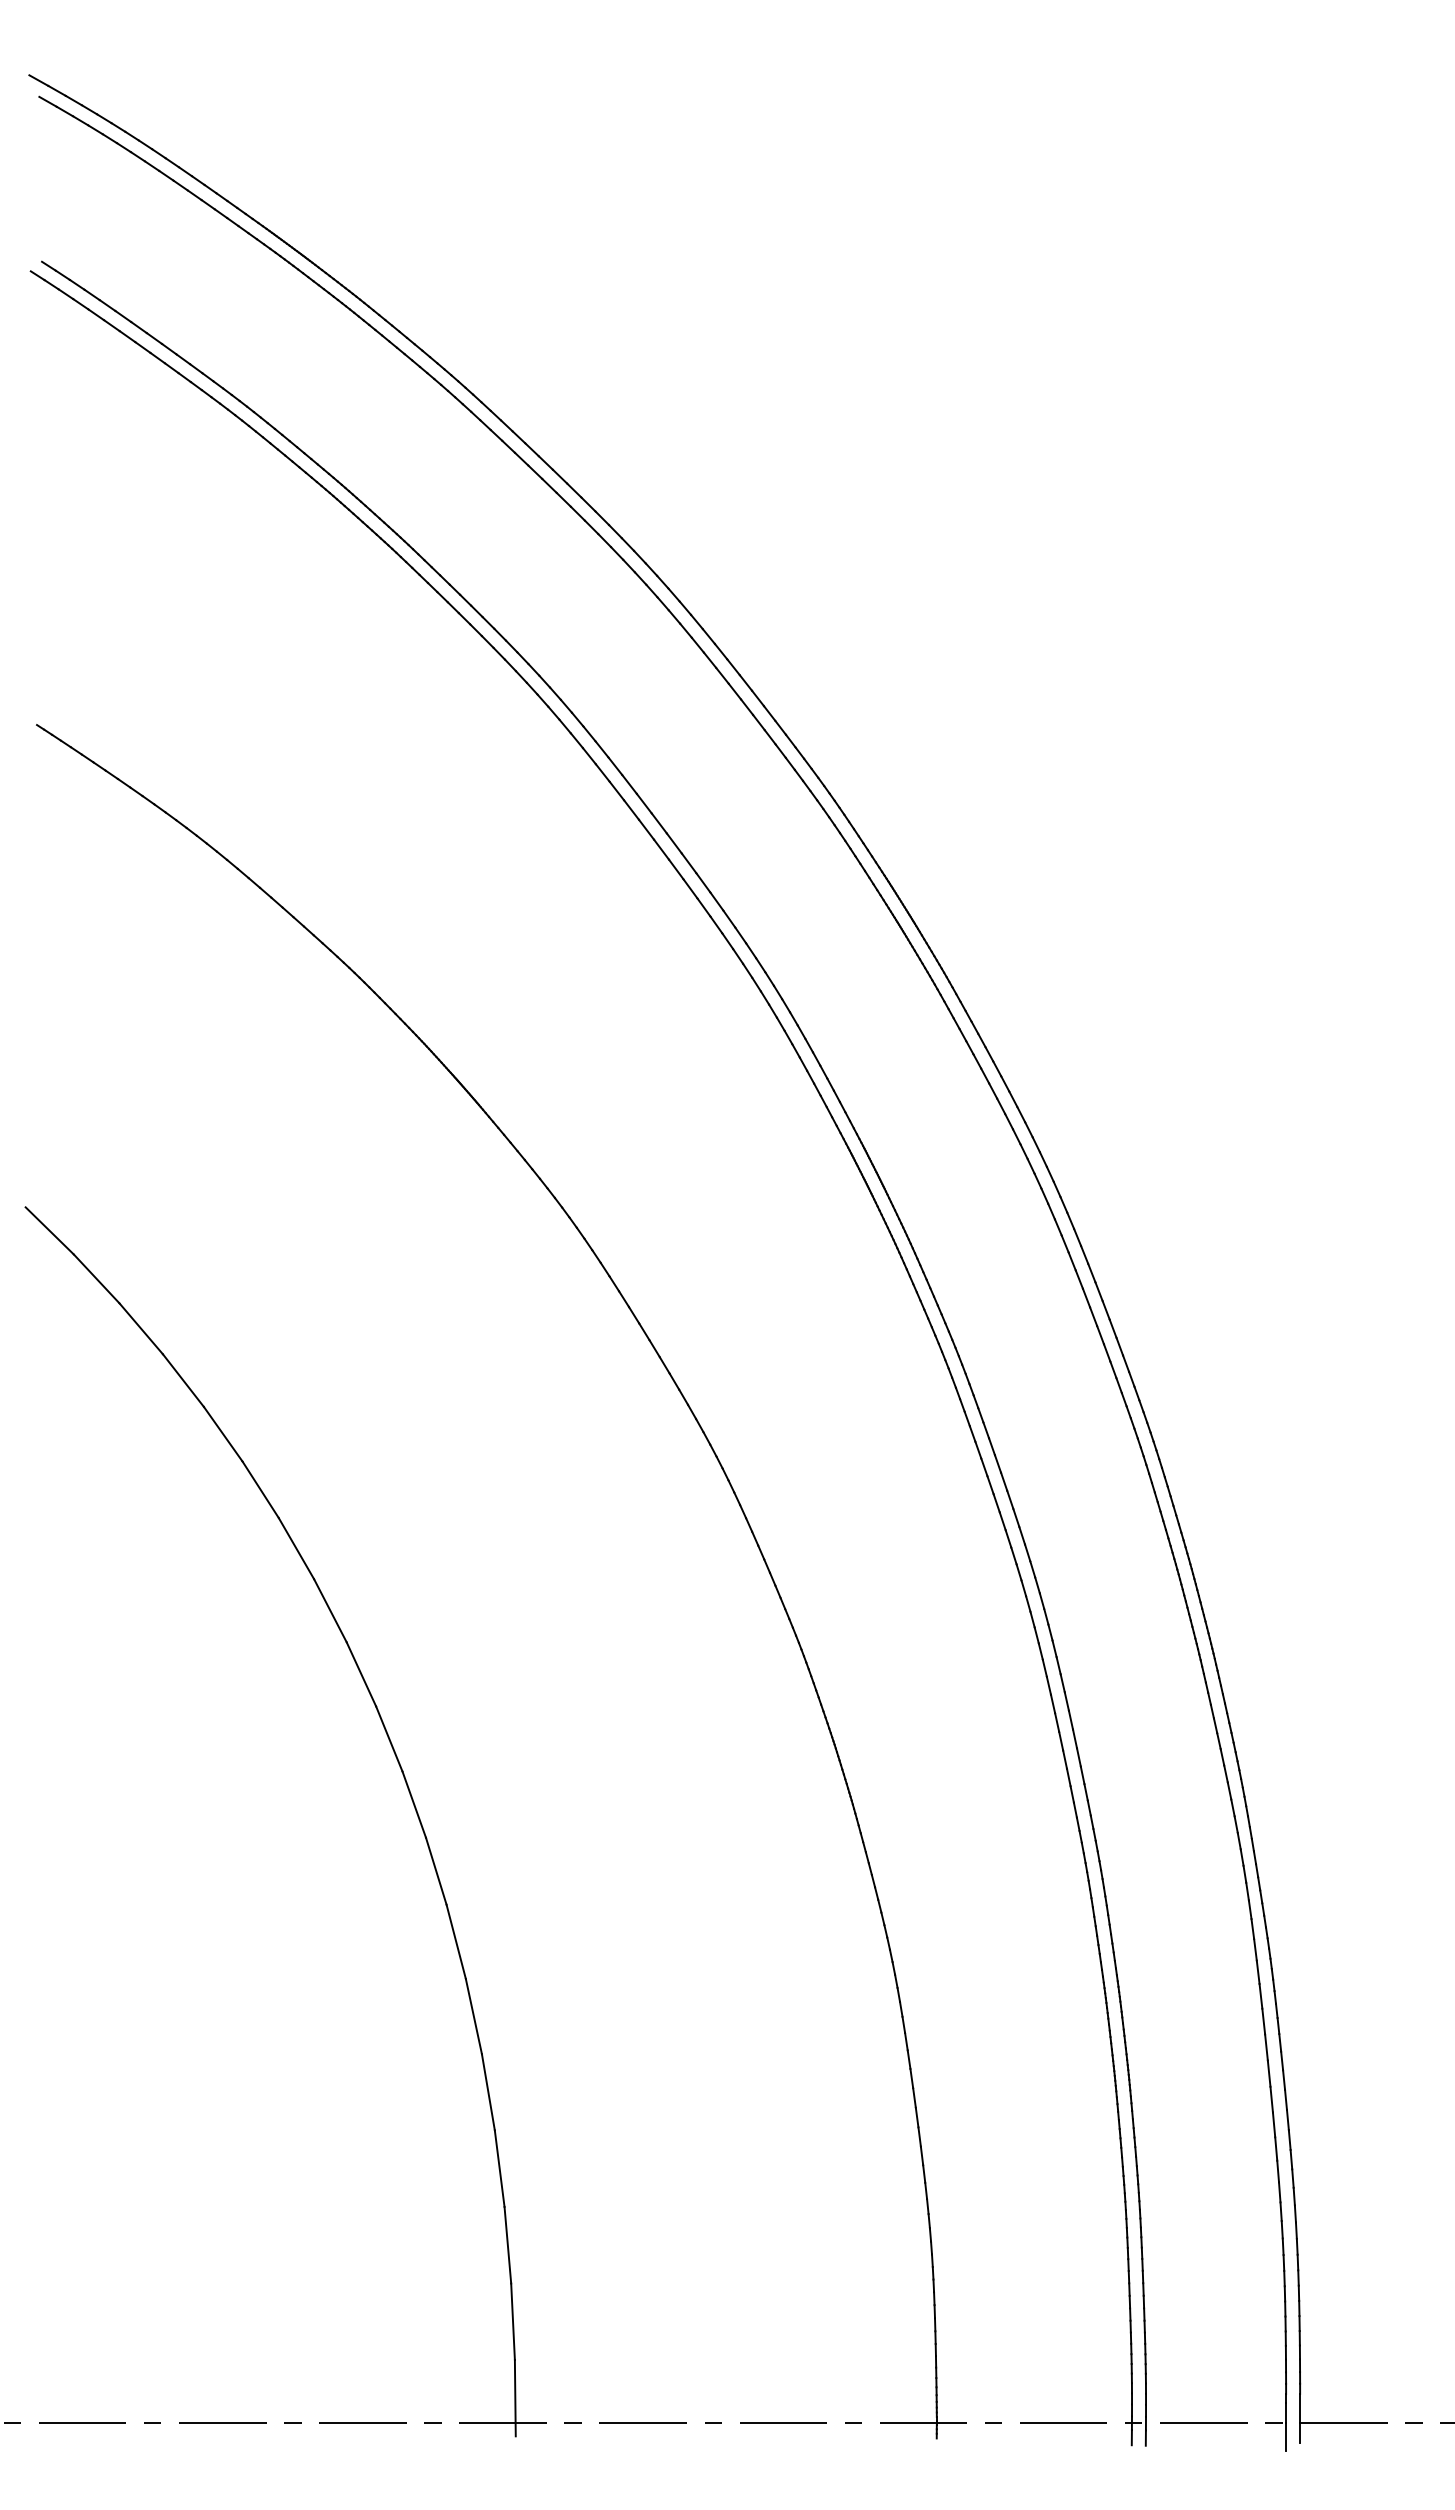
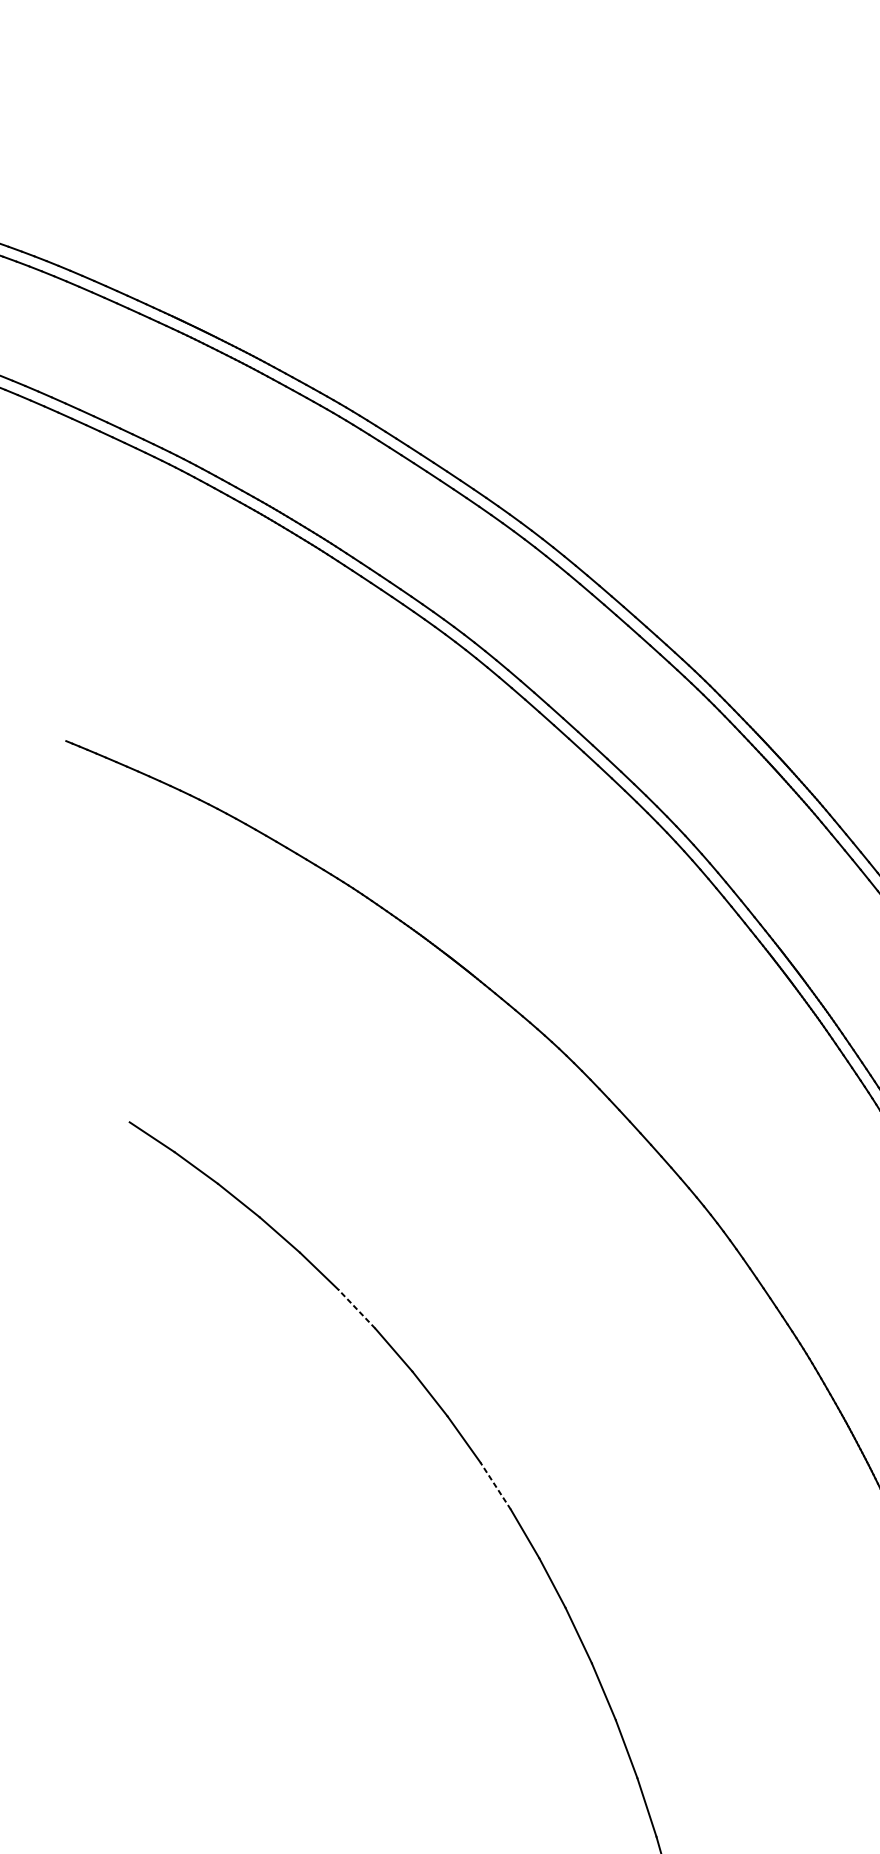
line: (260, 1489) -> (356, 1309), solid -> dashed
line: (389, 1738) -> (495, 1485), solid -> dashed

